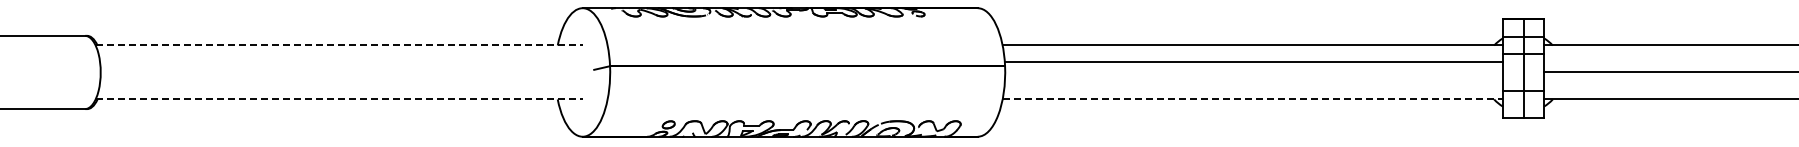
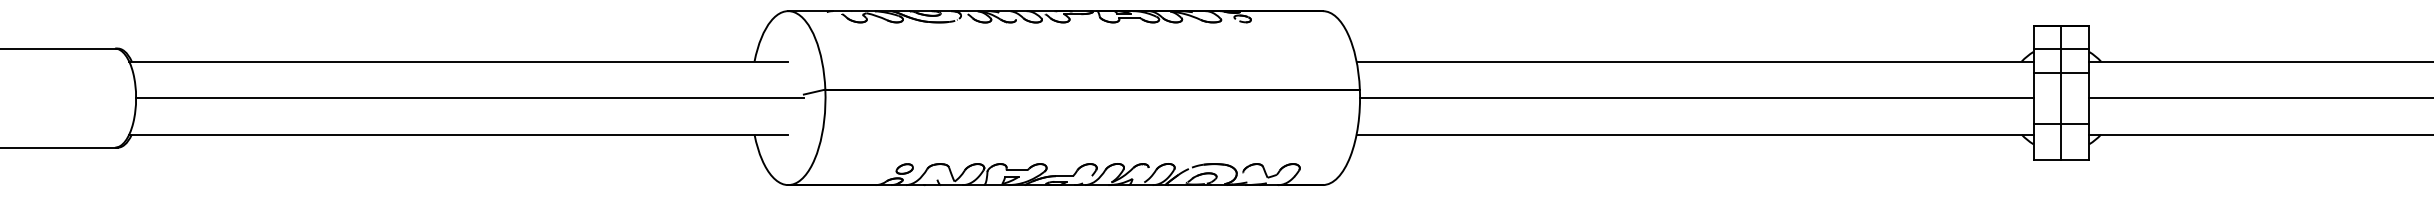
line: (339, 45) -> (459, 61), dashed -> solid
line: (1253, 62) -> (1696, 98), moved
line: (347, 72) -> (470, 98), added
line: (339, 99) -> (459, 134), dashed -> solid
line: (1253, 99) -> (1696, 134), dashed -> solid

